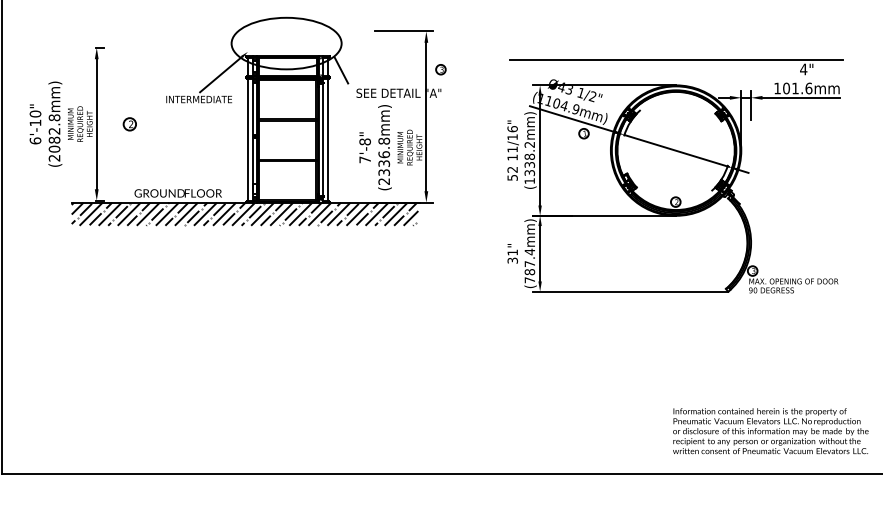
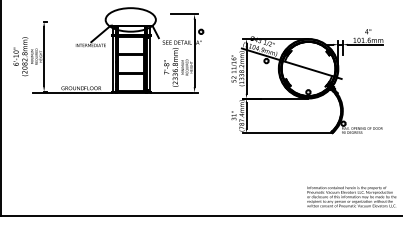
line: (675, 60) -> (308, 27), removed
part: (128, 123) -> (58, 56), removed
hatch: (244, 213) -> (111, 97), removed

